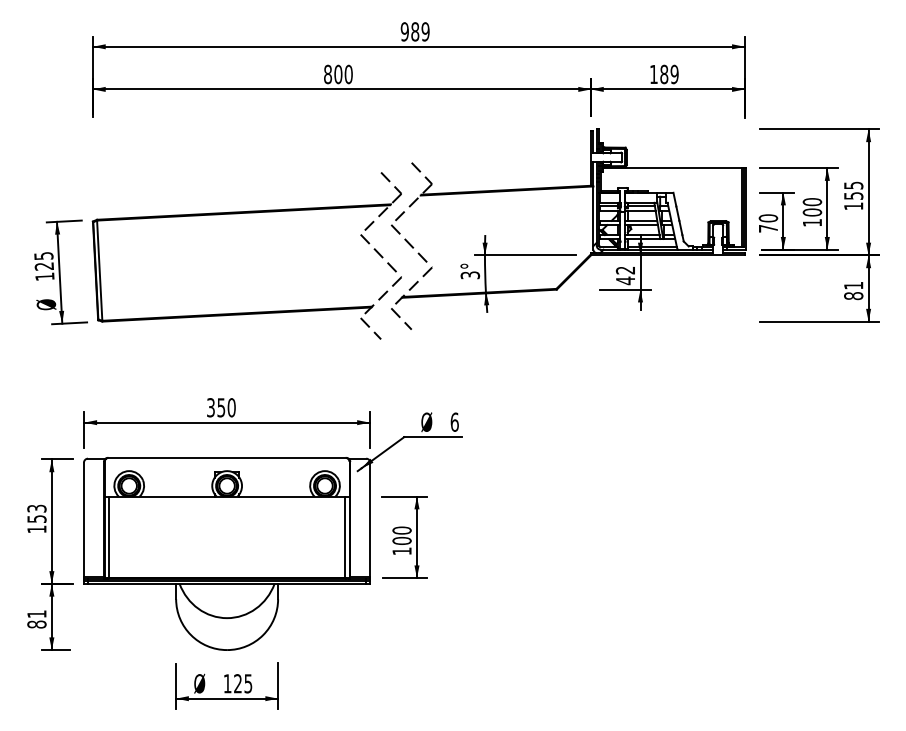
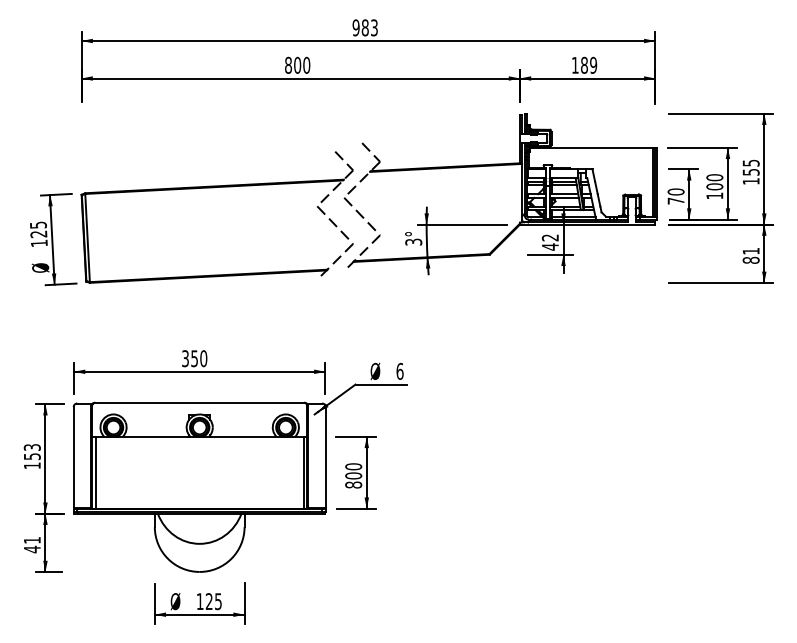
text: (425, 31) -> (374, 27), 989 -> 983
line: (401, 318) -> (353, 280), removed
line: (370, 328) -> (325, 288), removed
text: (401, 551) -> (353, 485), 100 -> 800
text: (36, 624) -> (31, 549), 81 -> 41

